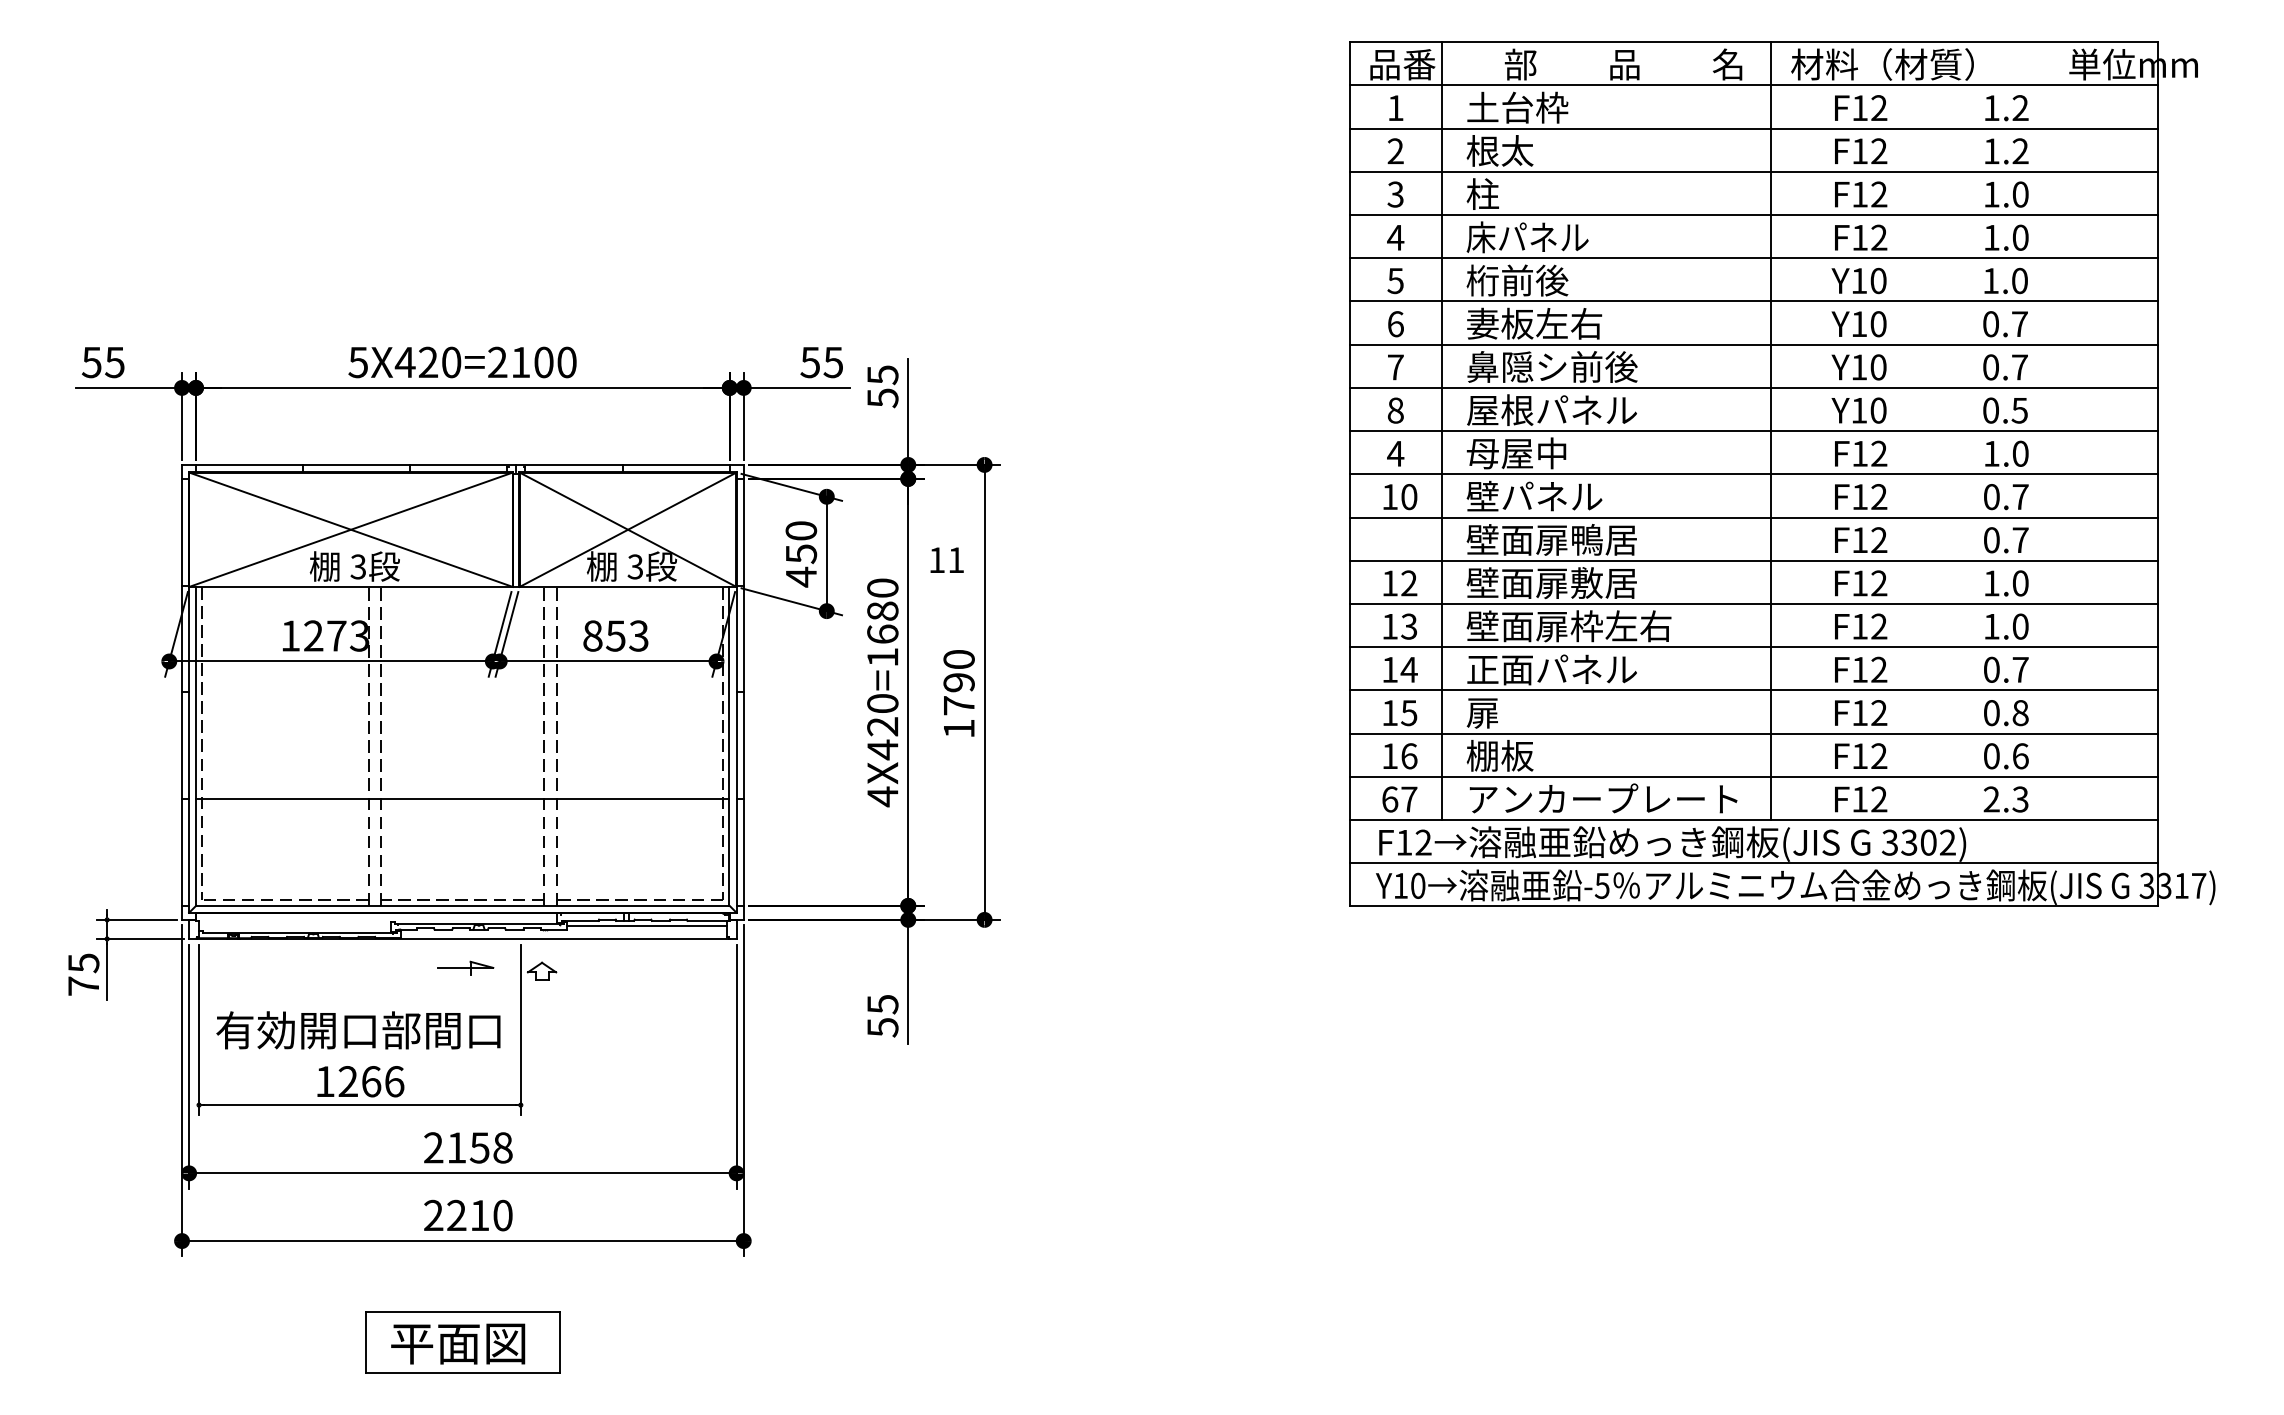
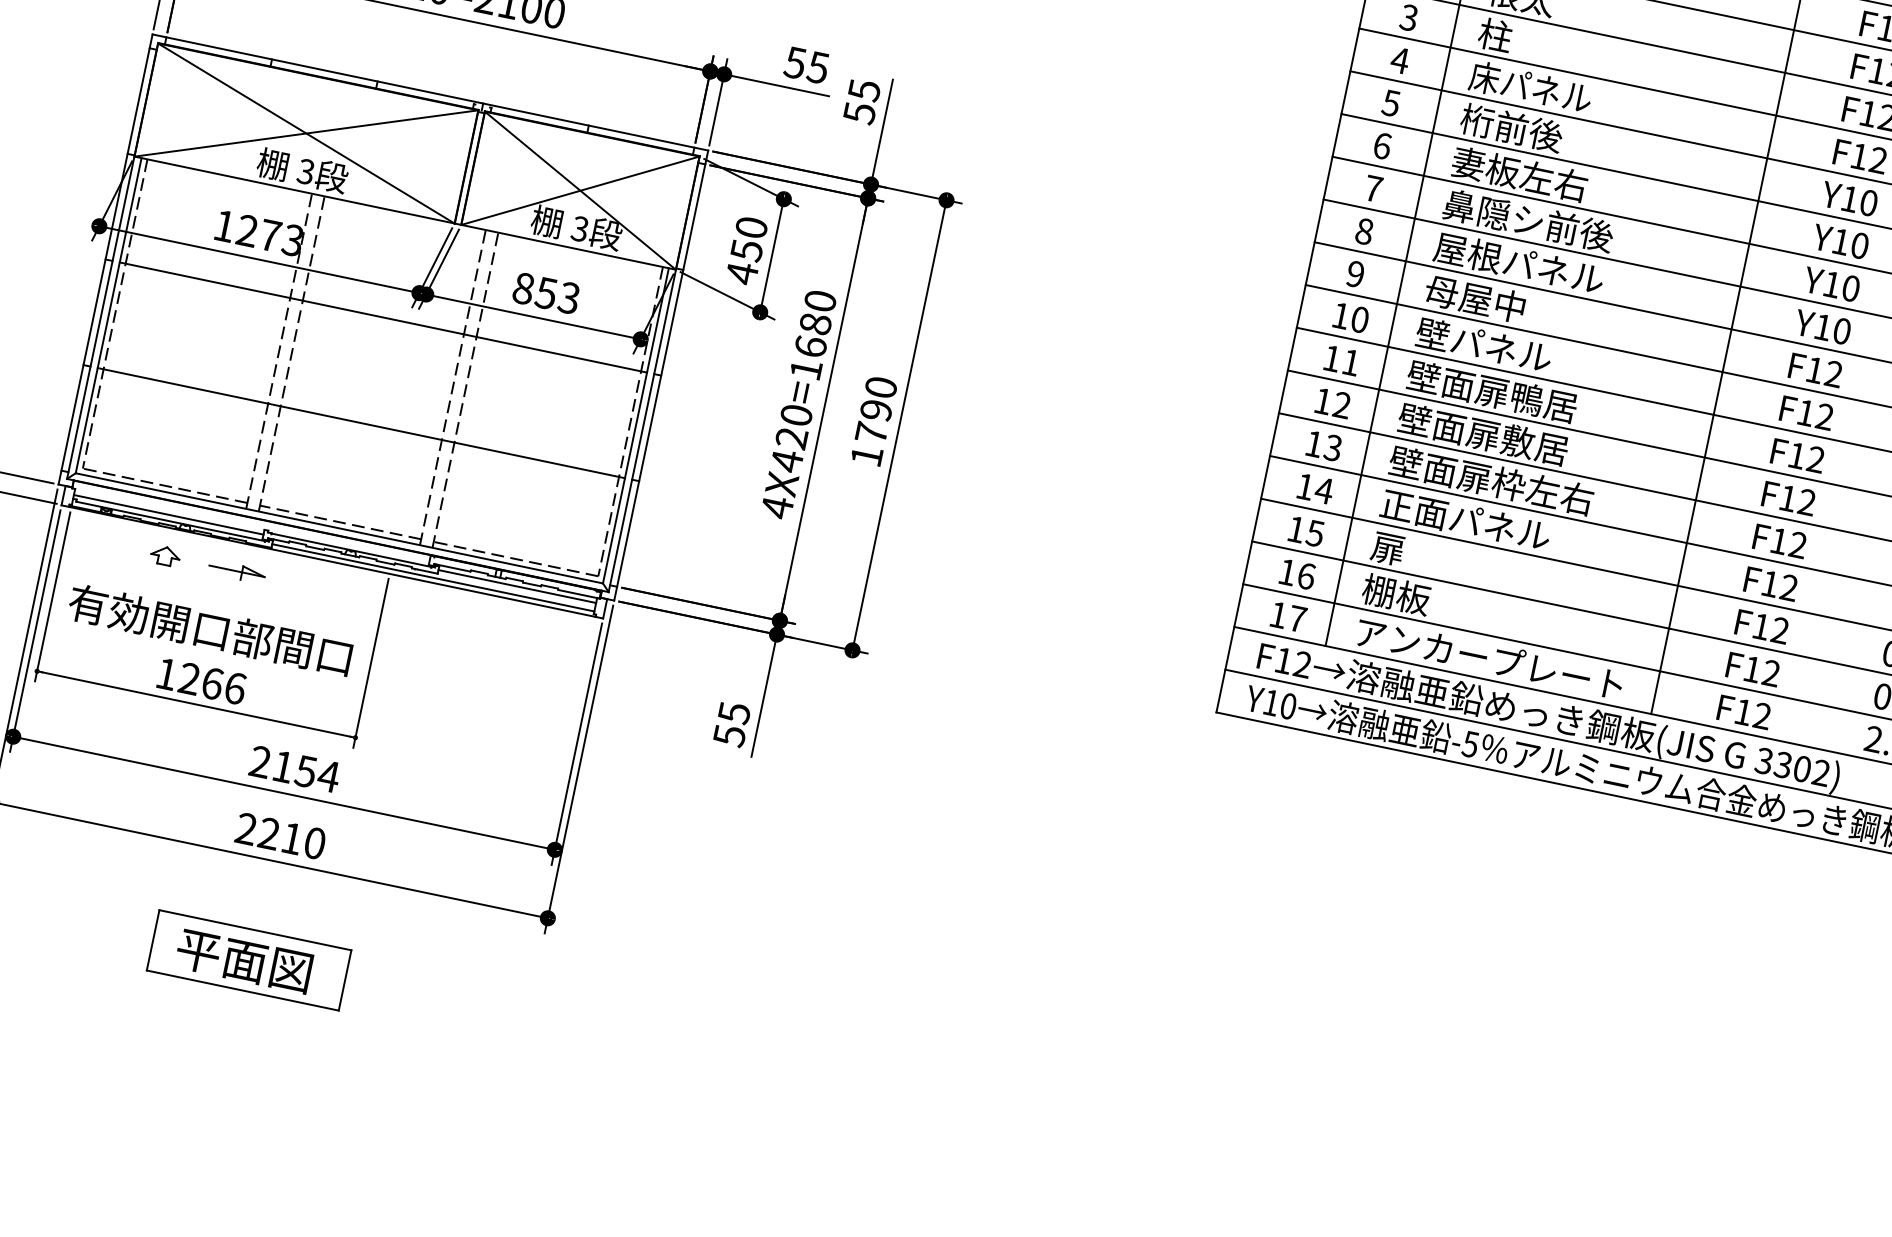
text: (1395, 453) -> (1355, 273), 4 -> 9
text: (946, 559) -> (1341, 359), moved
line: (462, 692) -> (383, 317), added
text: (1390, 799) -> (1278, 615), 67 -> 17
line: (294, 926) -> (168, 514), added
line: (563, 934) -> (432, 577), added
part: (465, 967) -> (237, 570), moved
part: (542, 970) -> (166, 555), moved
text: (502, 1147) -> (328, 775), 2158 -> 2154

